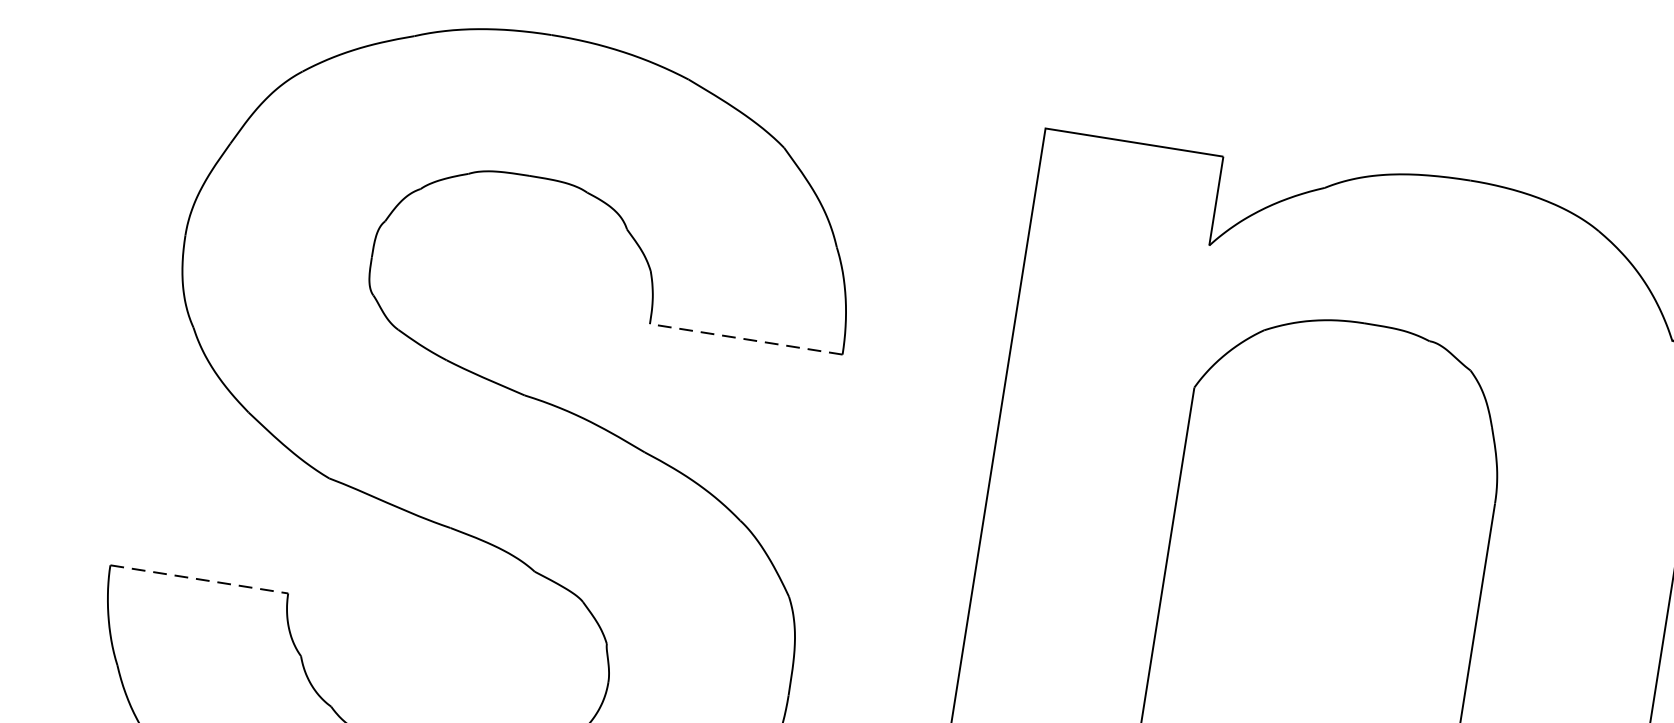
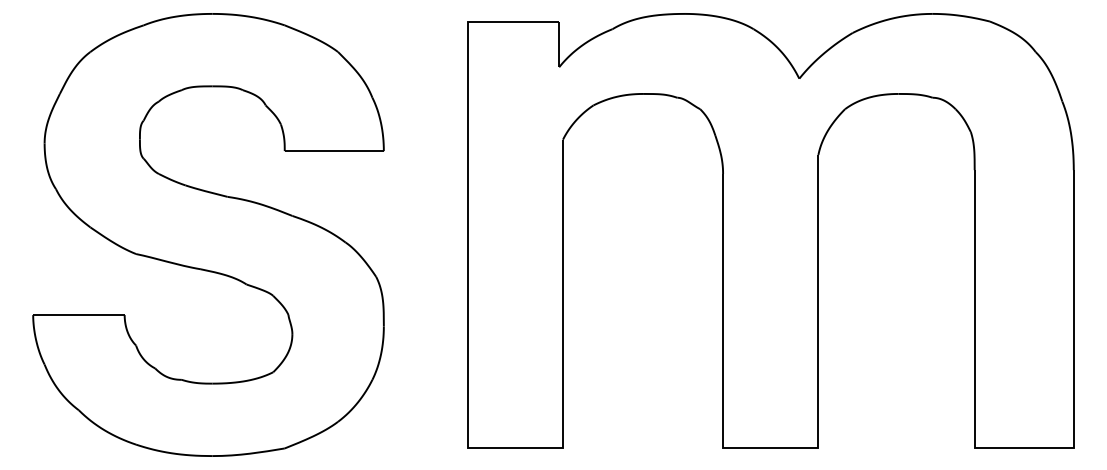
line: (746, 340) -> (334, 151), dashed -> solid
line: (198, 580) -> (78, 315), dashed -> solid

